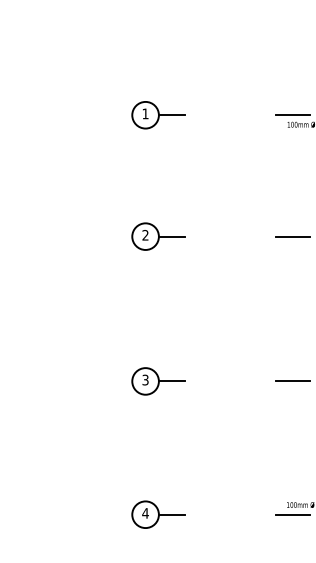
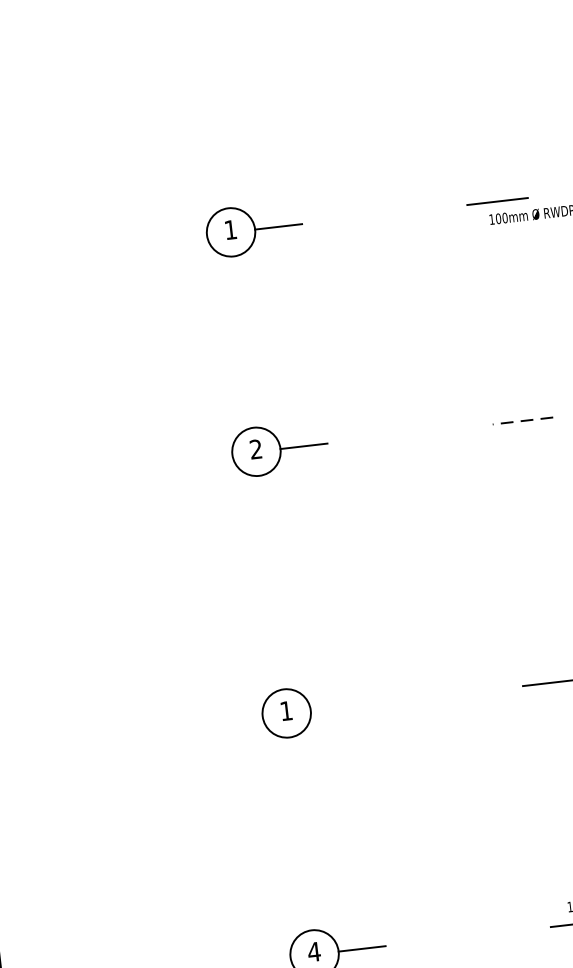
line: (293, 236) -> (523, 420), solid -> dashed
text: (145, 379) -> (286, 709), 3 -> 1
line: (171, 381) -> (333, 708), removed

